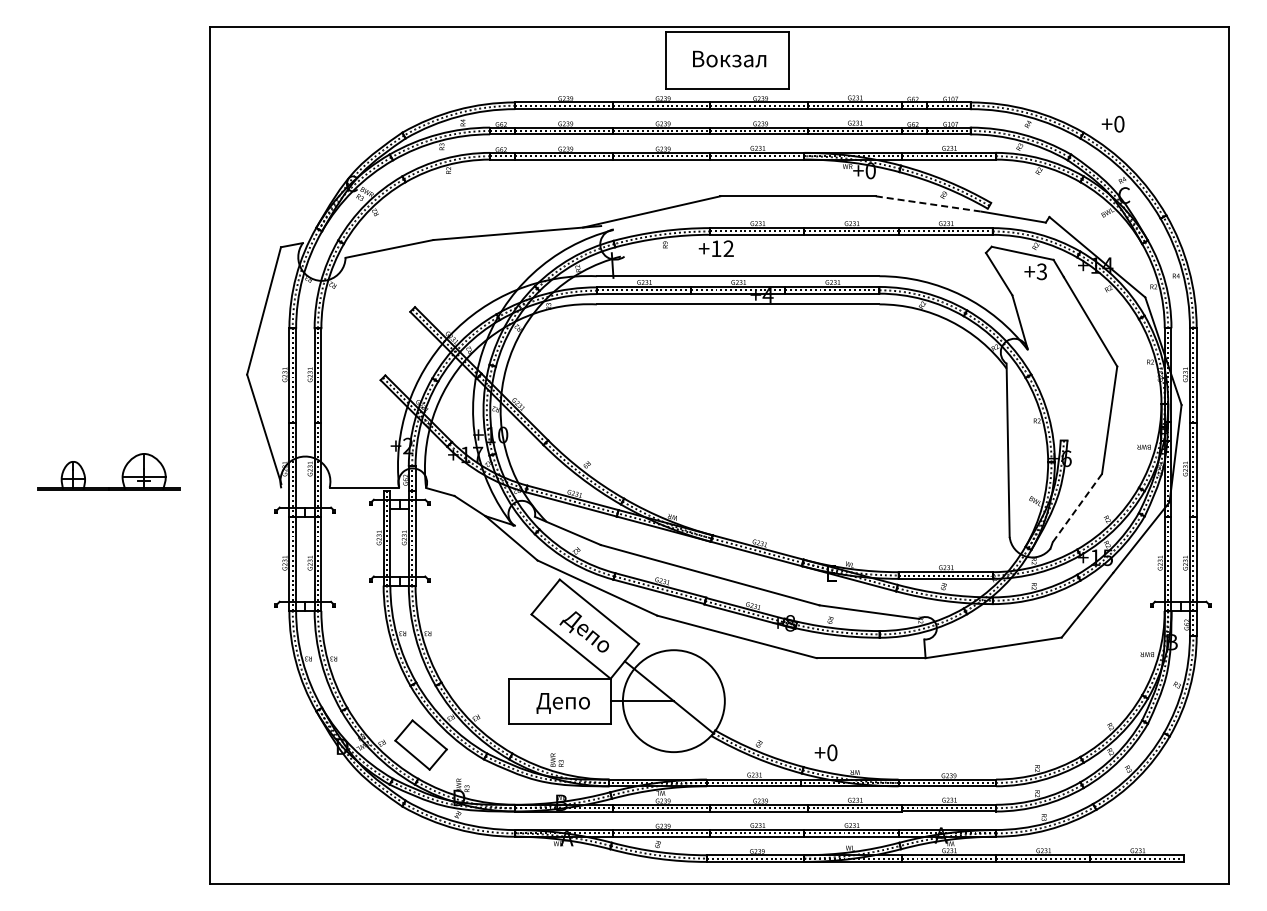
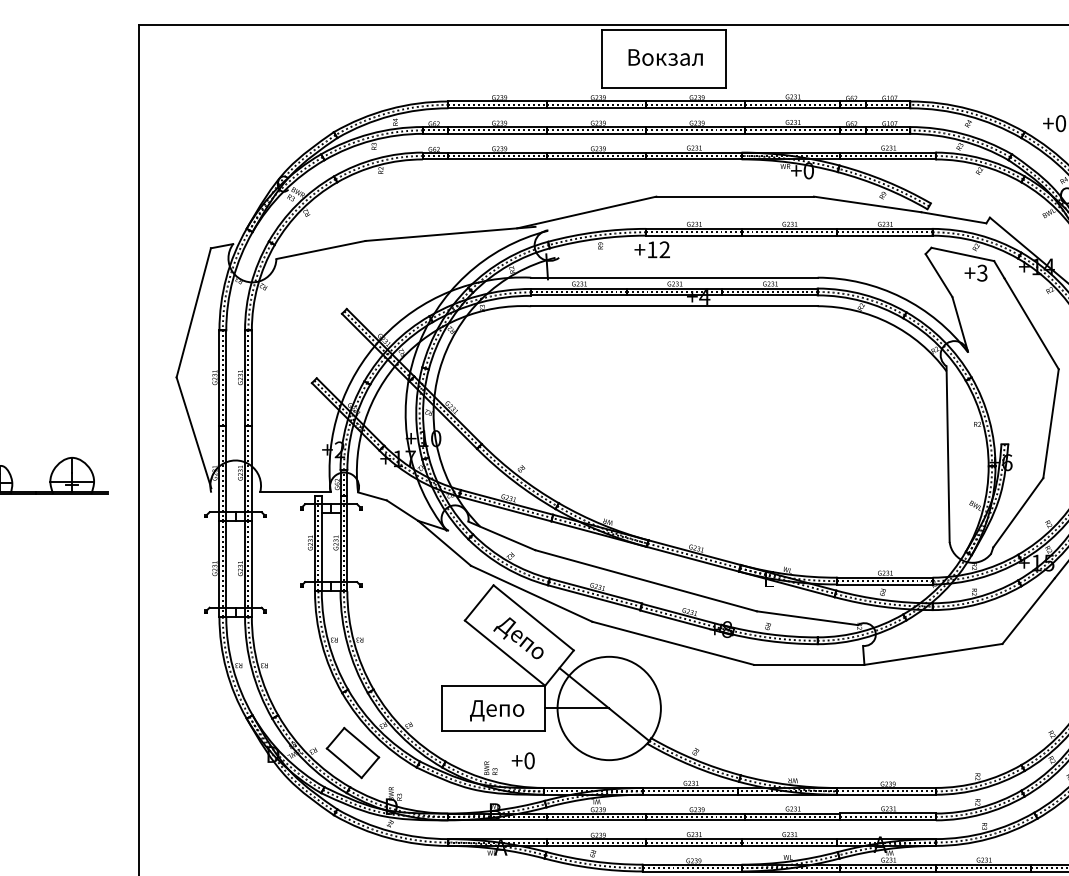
line: (928, 204) -> (867, 204), dashed -> solid
line: (1077, 508) -> (1018, 513), dashed -> solid
text: (825, 752) -> (522, 760), moved

